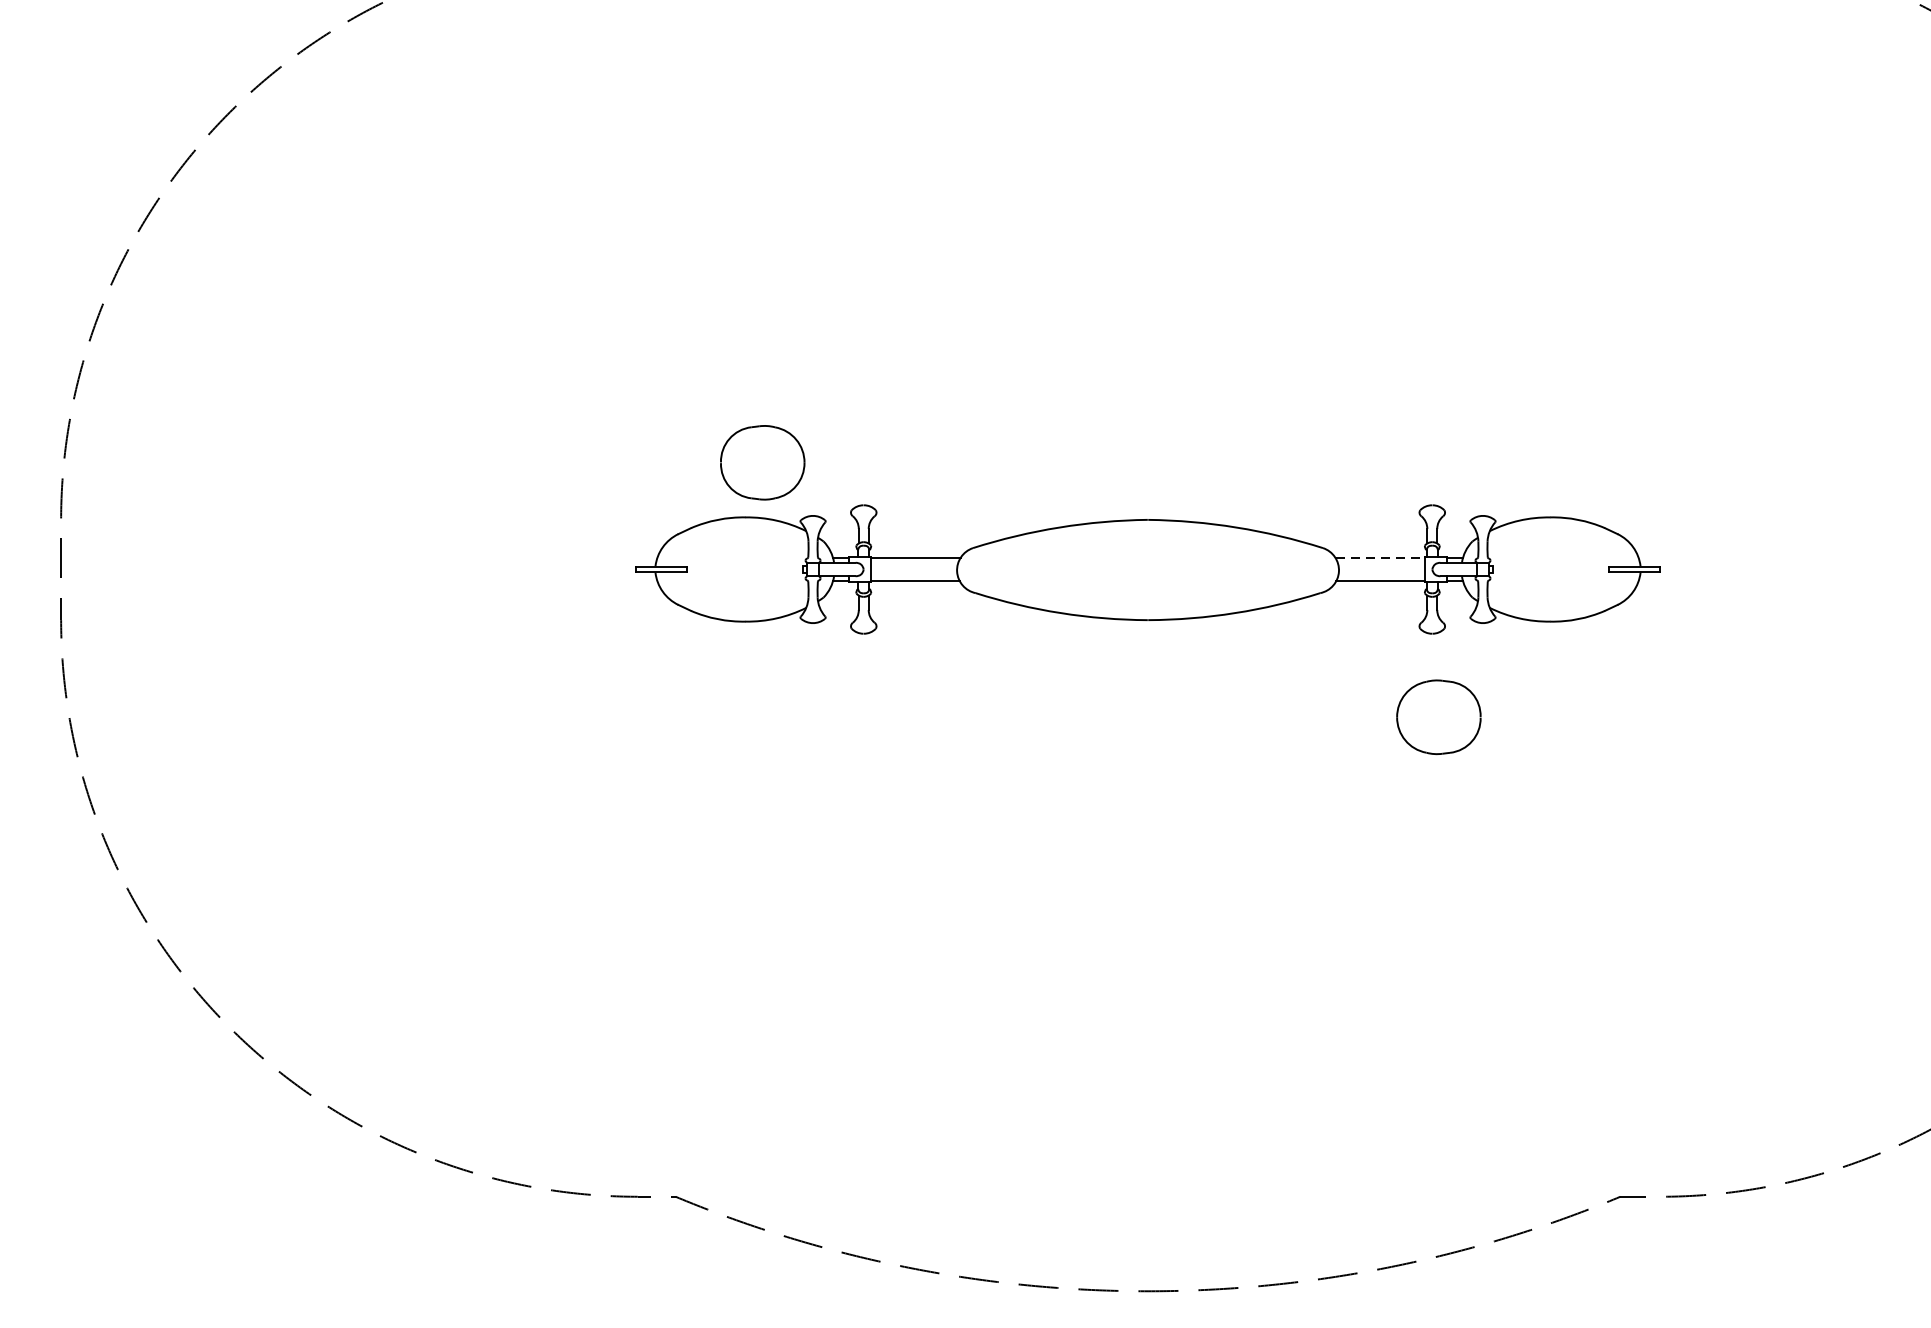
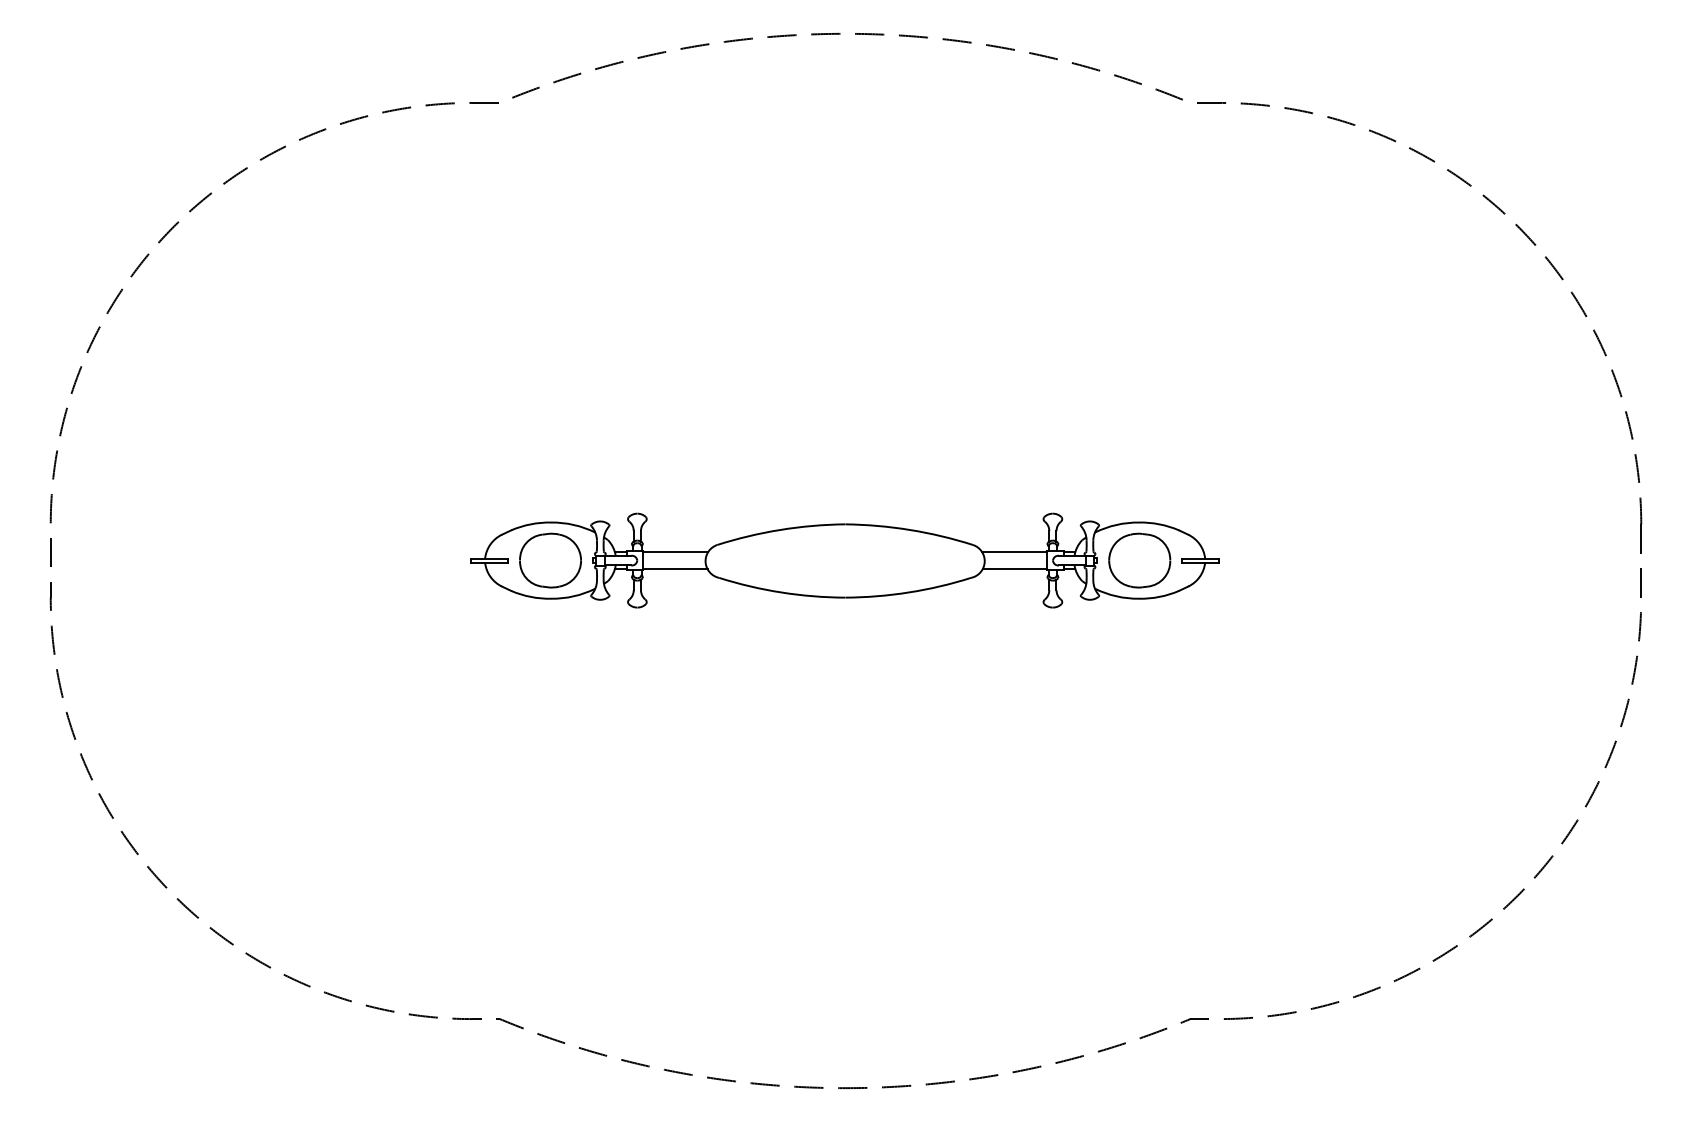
part: (762, 462) -> (550, 560), moved
line: (1379, 558) -> (1014, 552), dashed -> solid
part: (1438, 717) -> (1139, 560), moved

